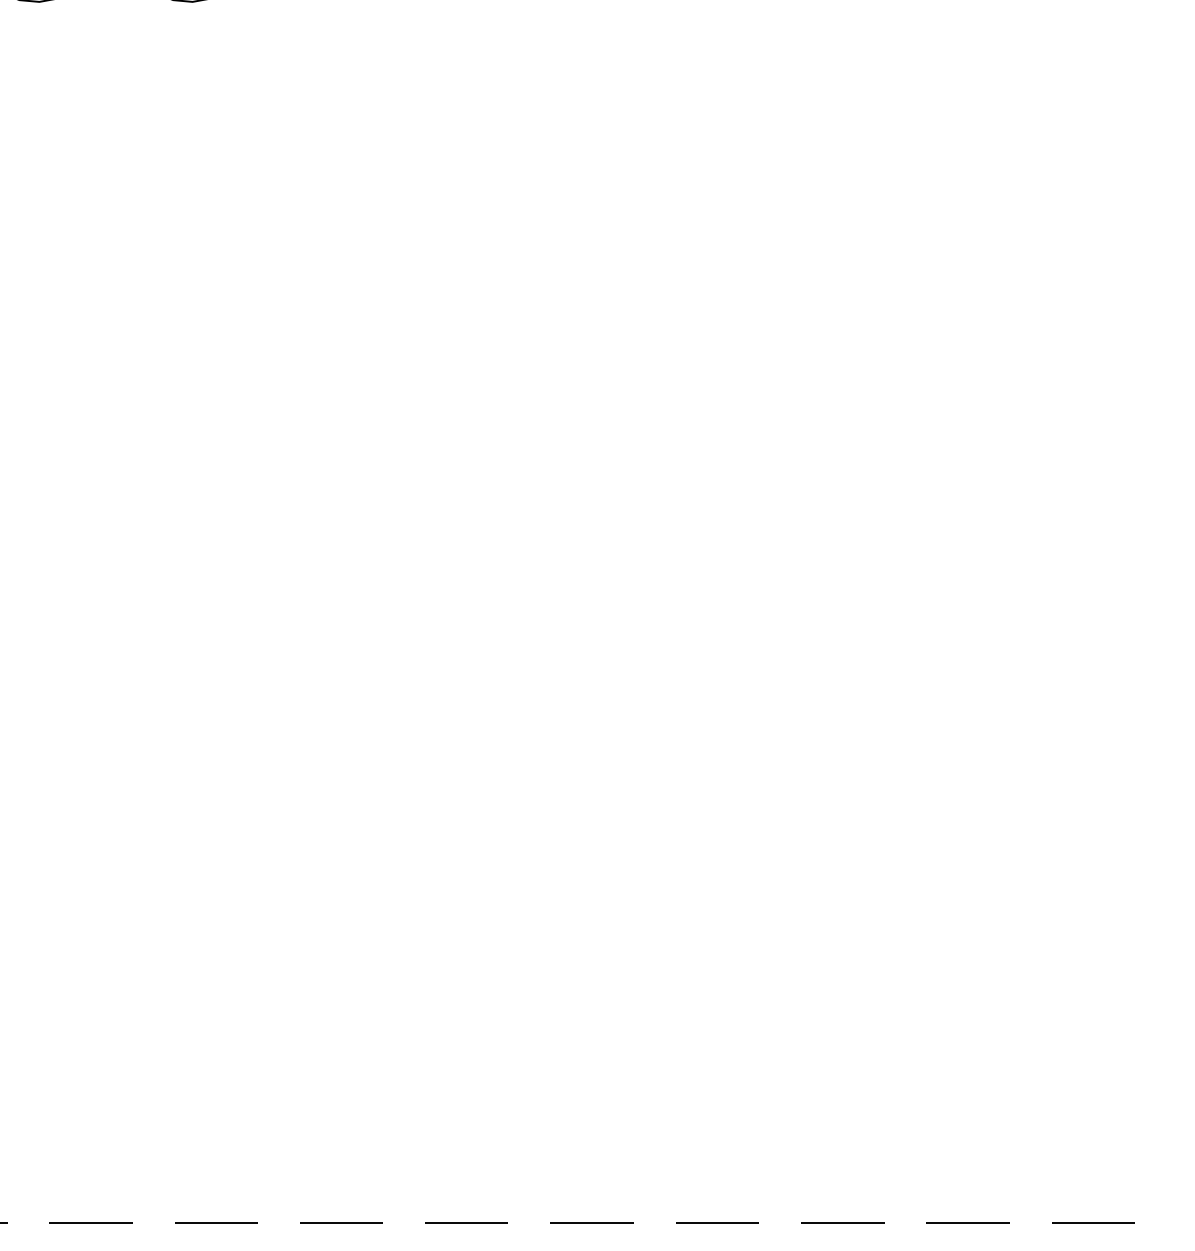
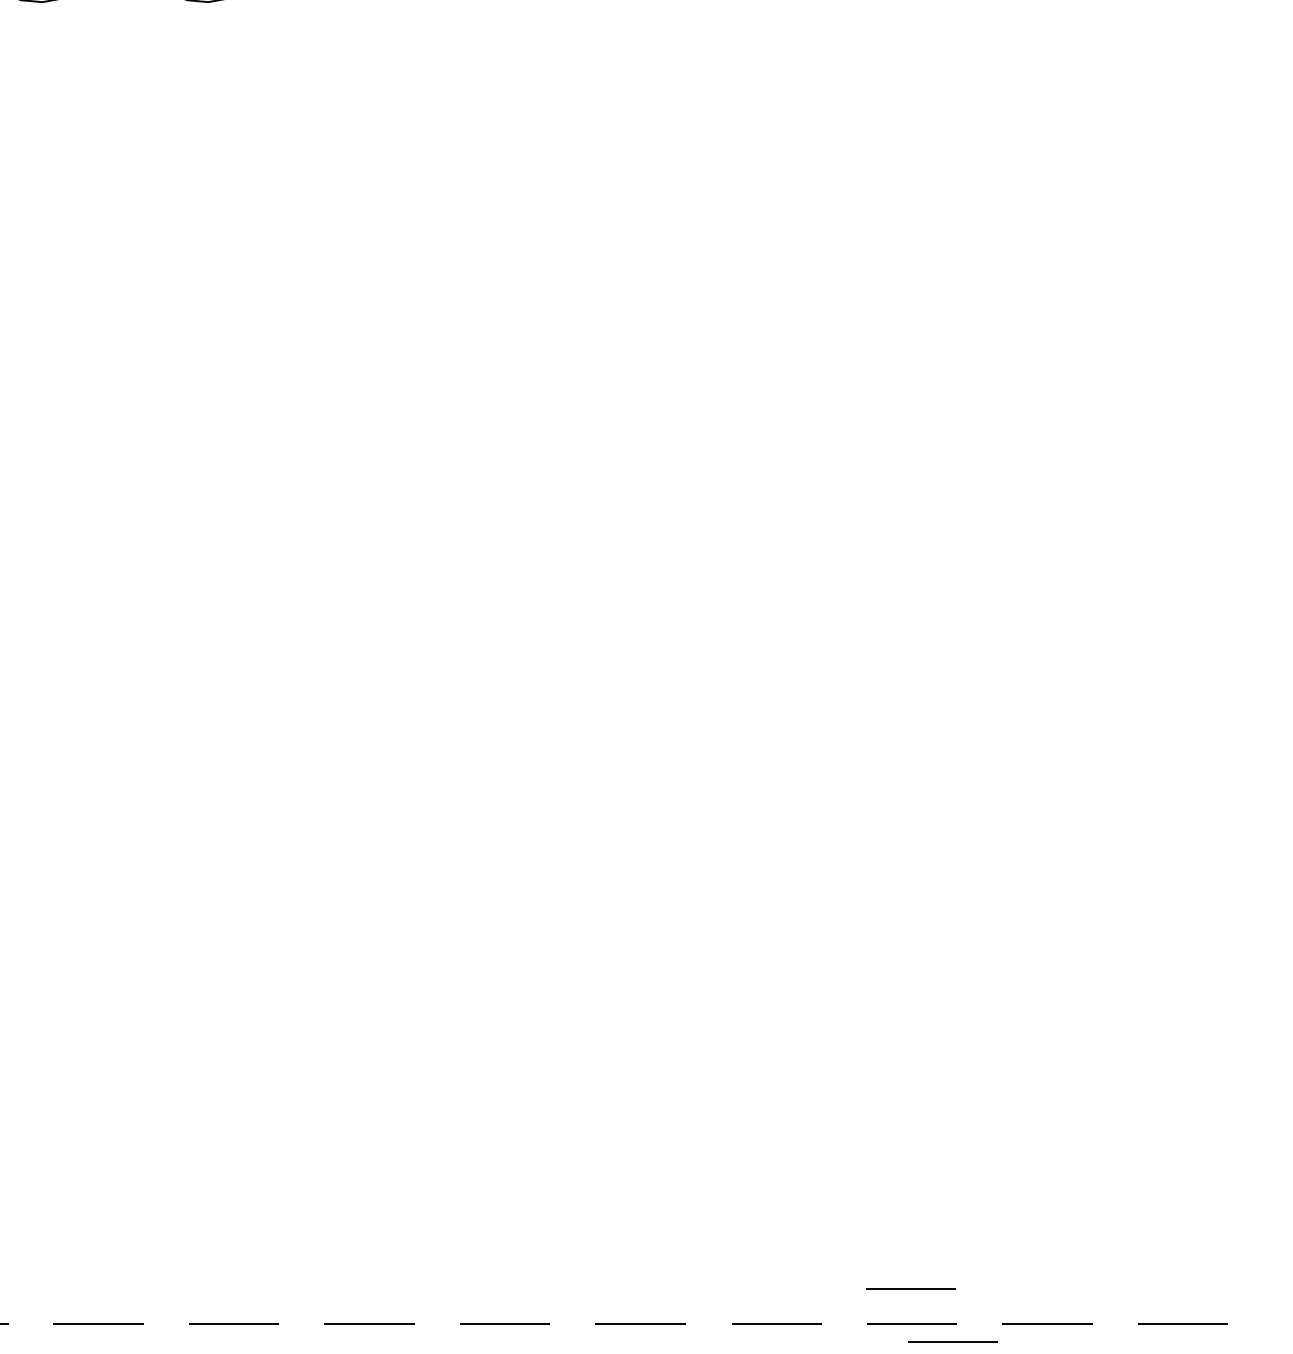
line: (841, 1190) -> (910, 1288), added
line: (881, 1239) -> (953, 1341), added

